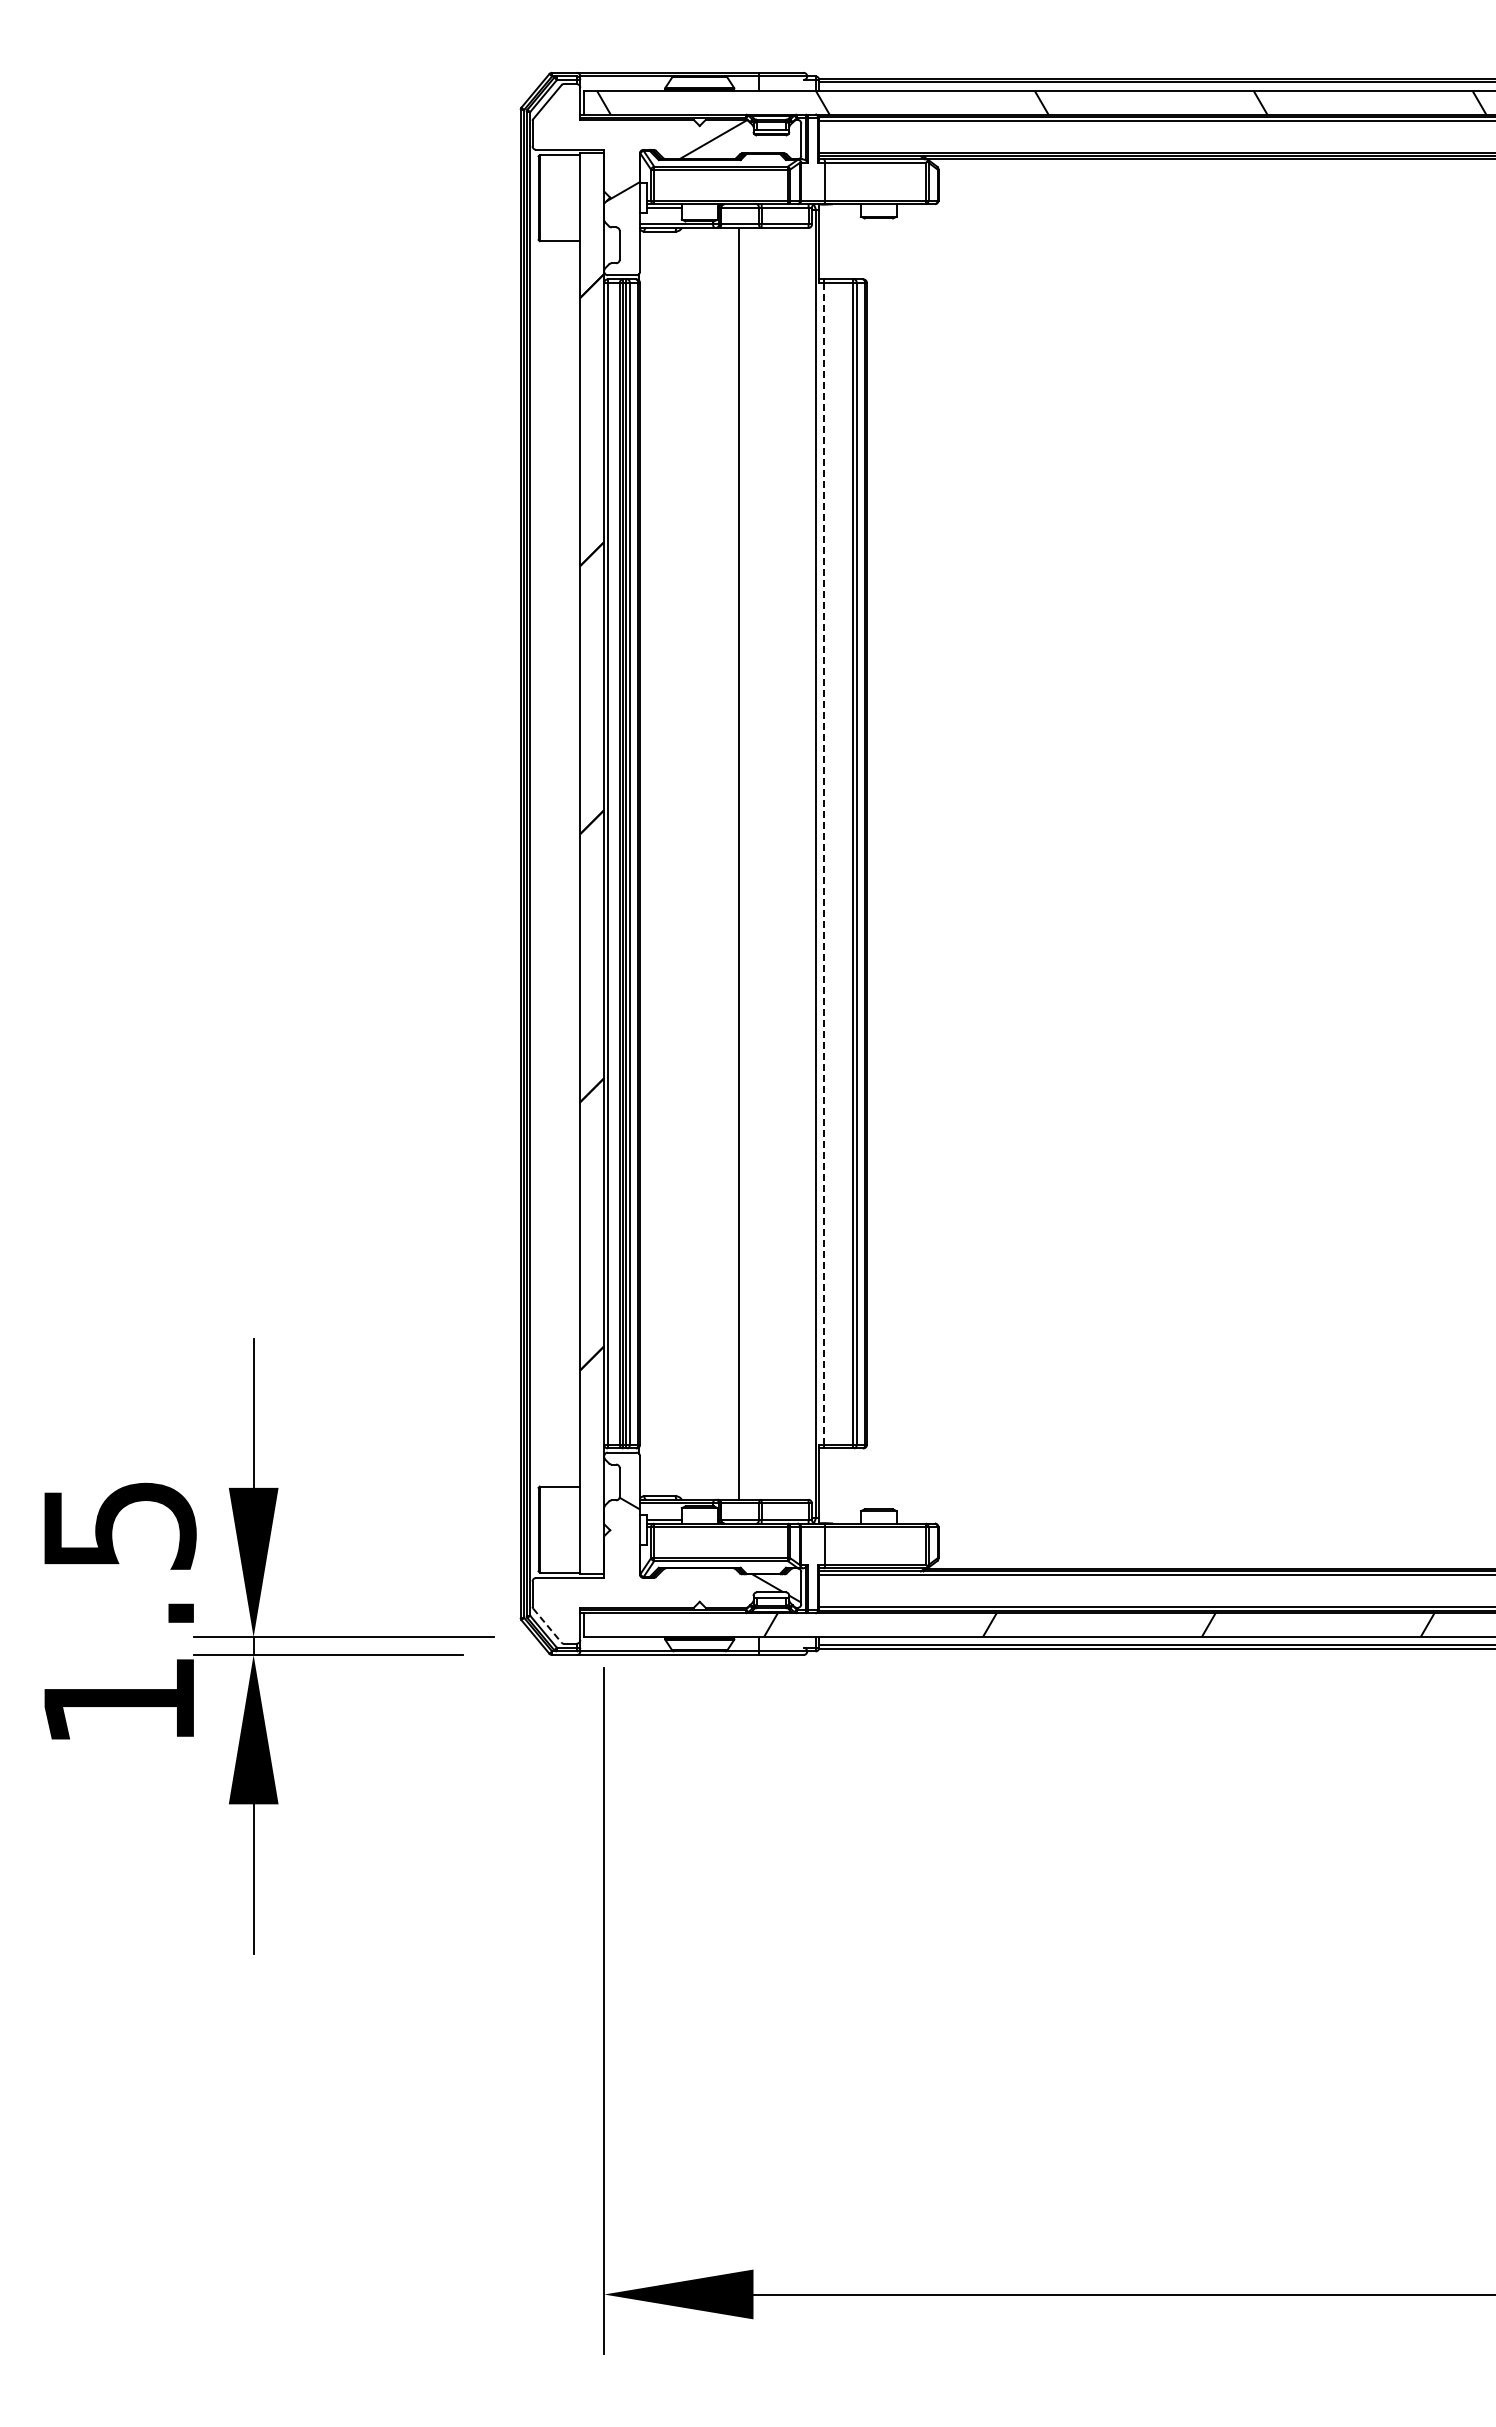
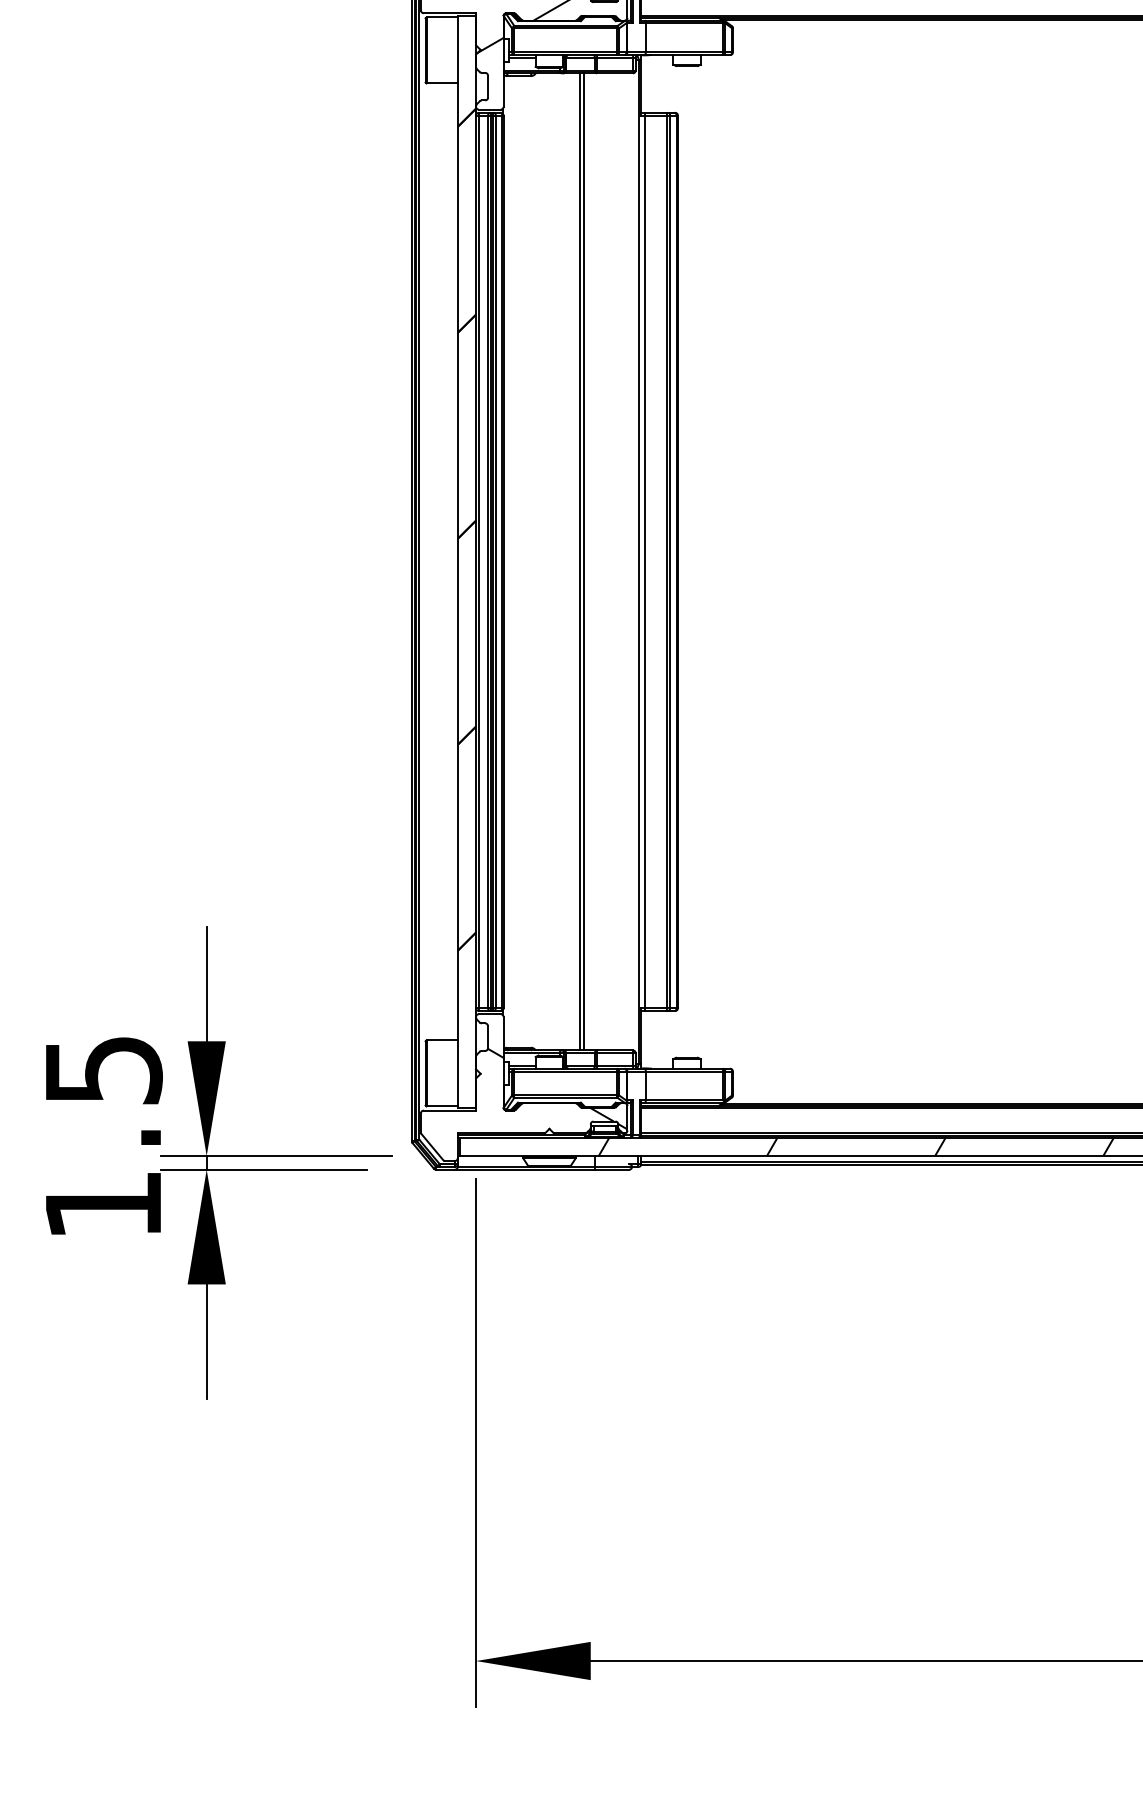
line: (744, 863) -> (583, 561), added
line: (824, 863) -> (645, 561), dashed -> solid
line: (547, 1626) -> (432, 1147), dashed -> solid

